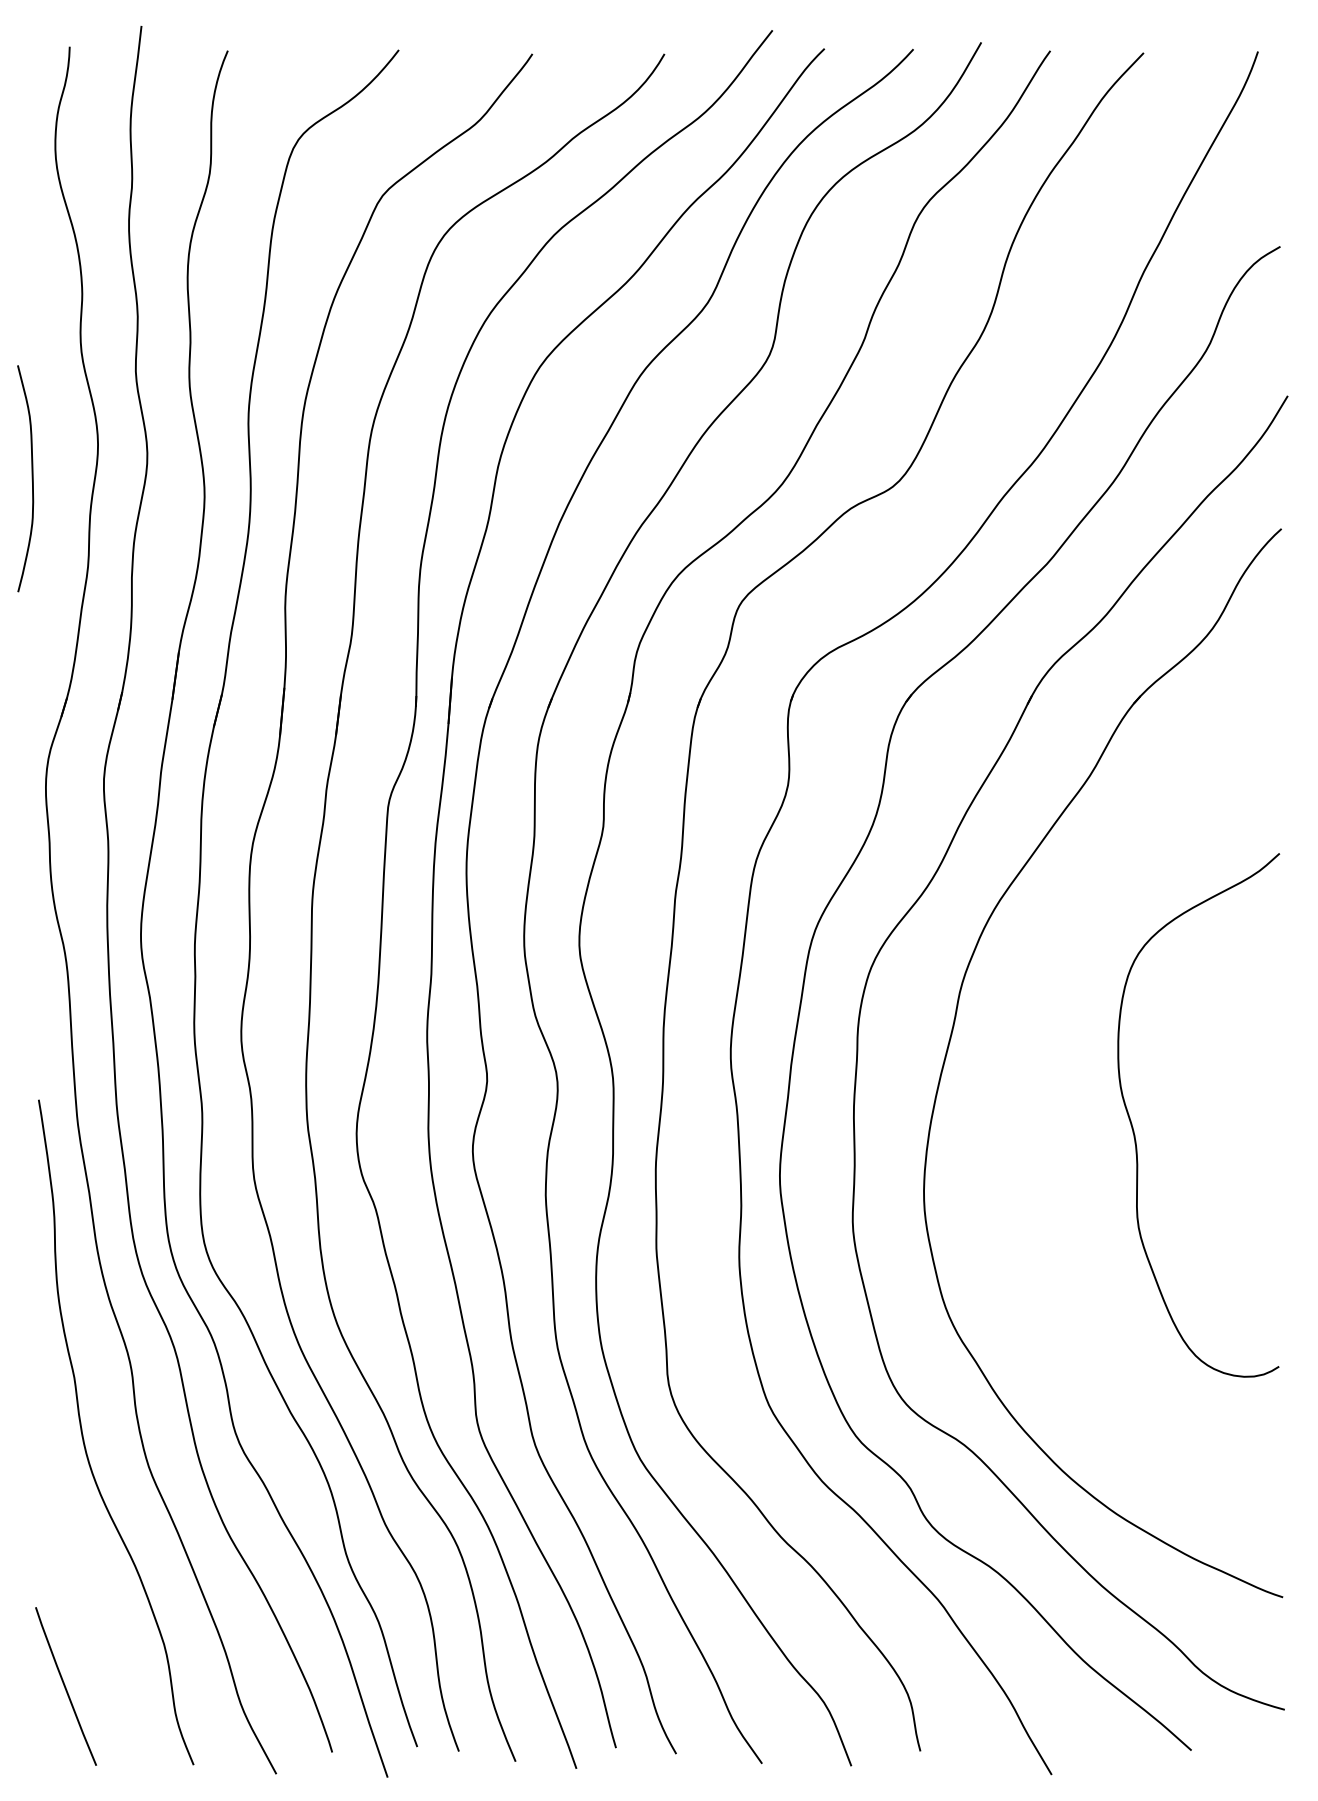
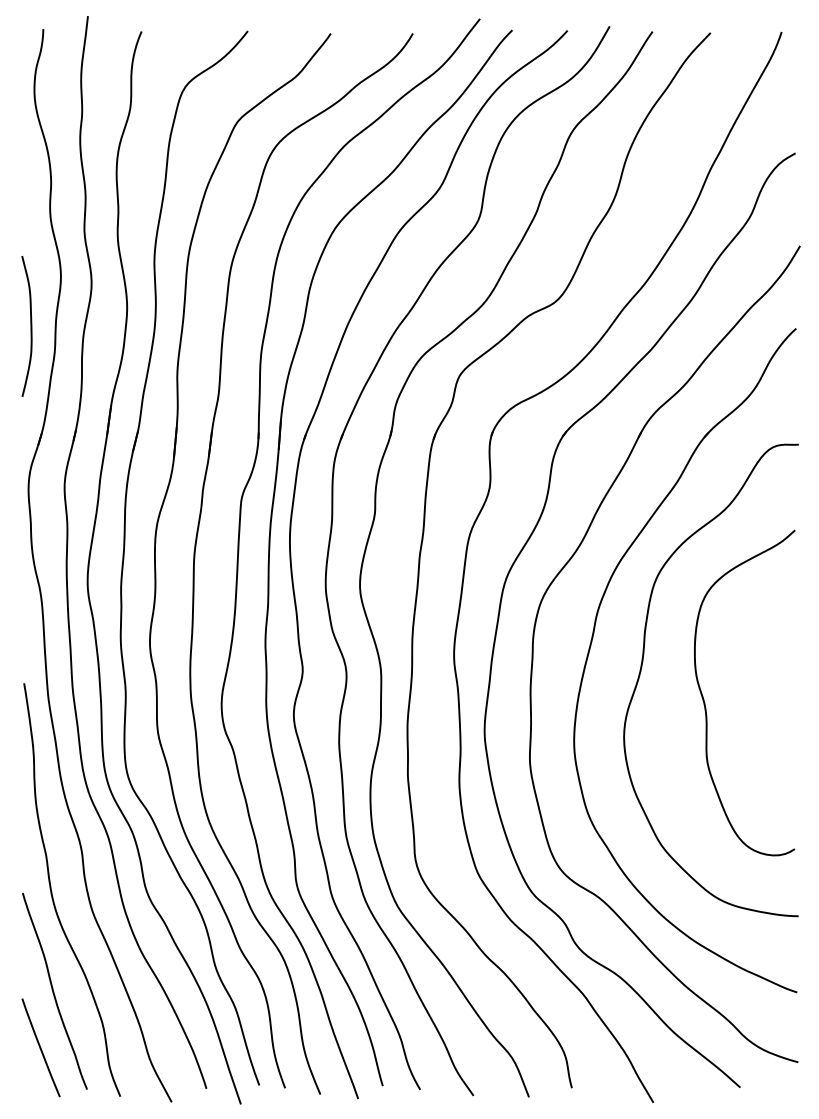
curve: (31, 478) -> (30, 326), moved
curve: (1034, 1074) -> (642, 667), added
curve: (87, 1595) -> (54, 991), added

